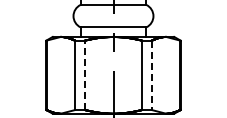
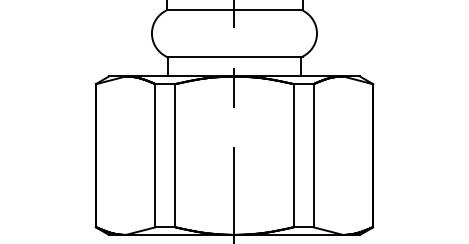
line: (84, 75) -> (174, 156), dashed -> solid
line: (151, 75) -> (312, 156), dashed -> solid

